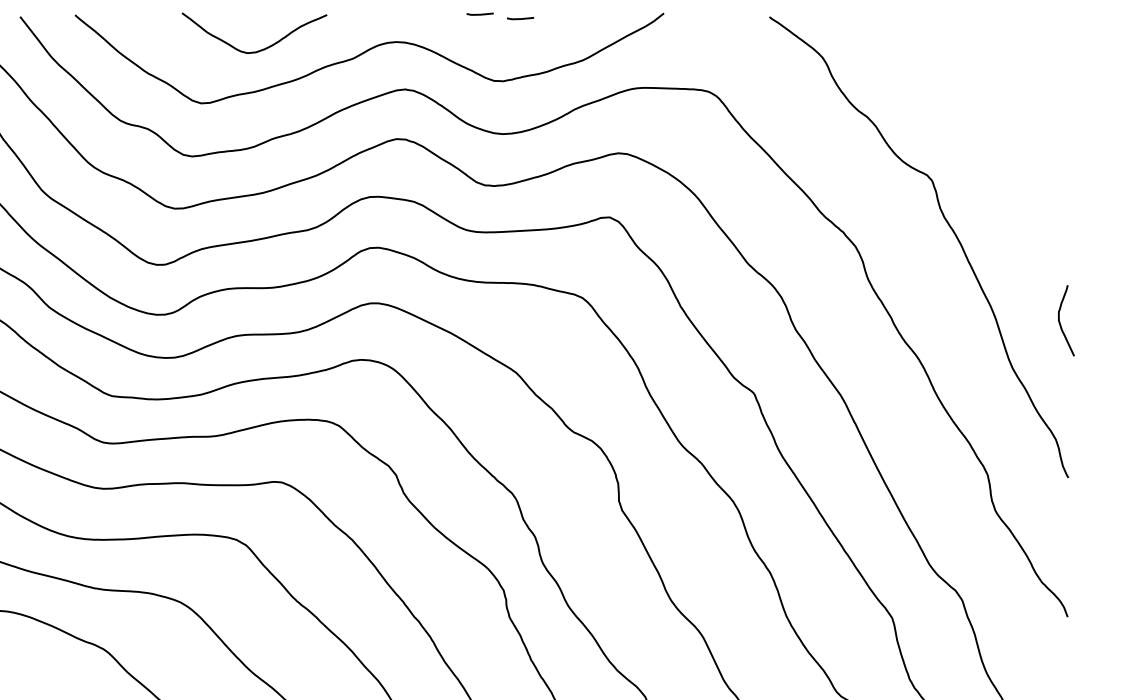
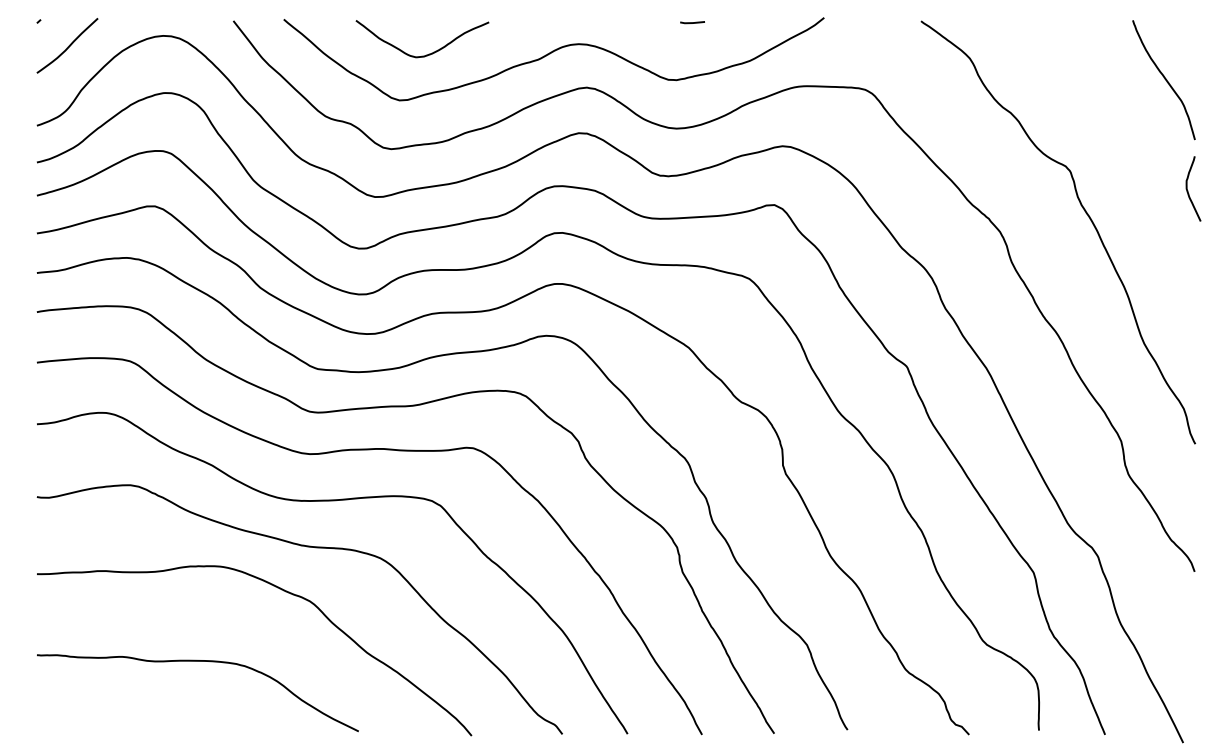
line: (480, 14) -> (655, 18), removed
curve: (258, 50) -> (426, 54), moved
curve: (1034, 80) -> (1164, 79), added
curve: (1060, 322) -> (1188, 190), moved

